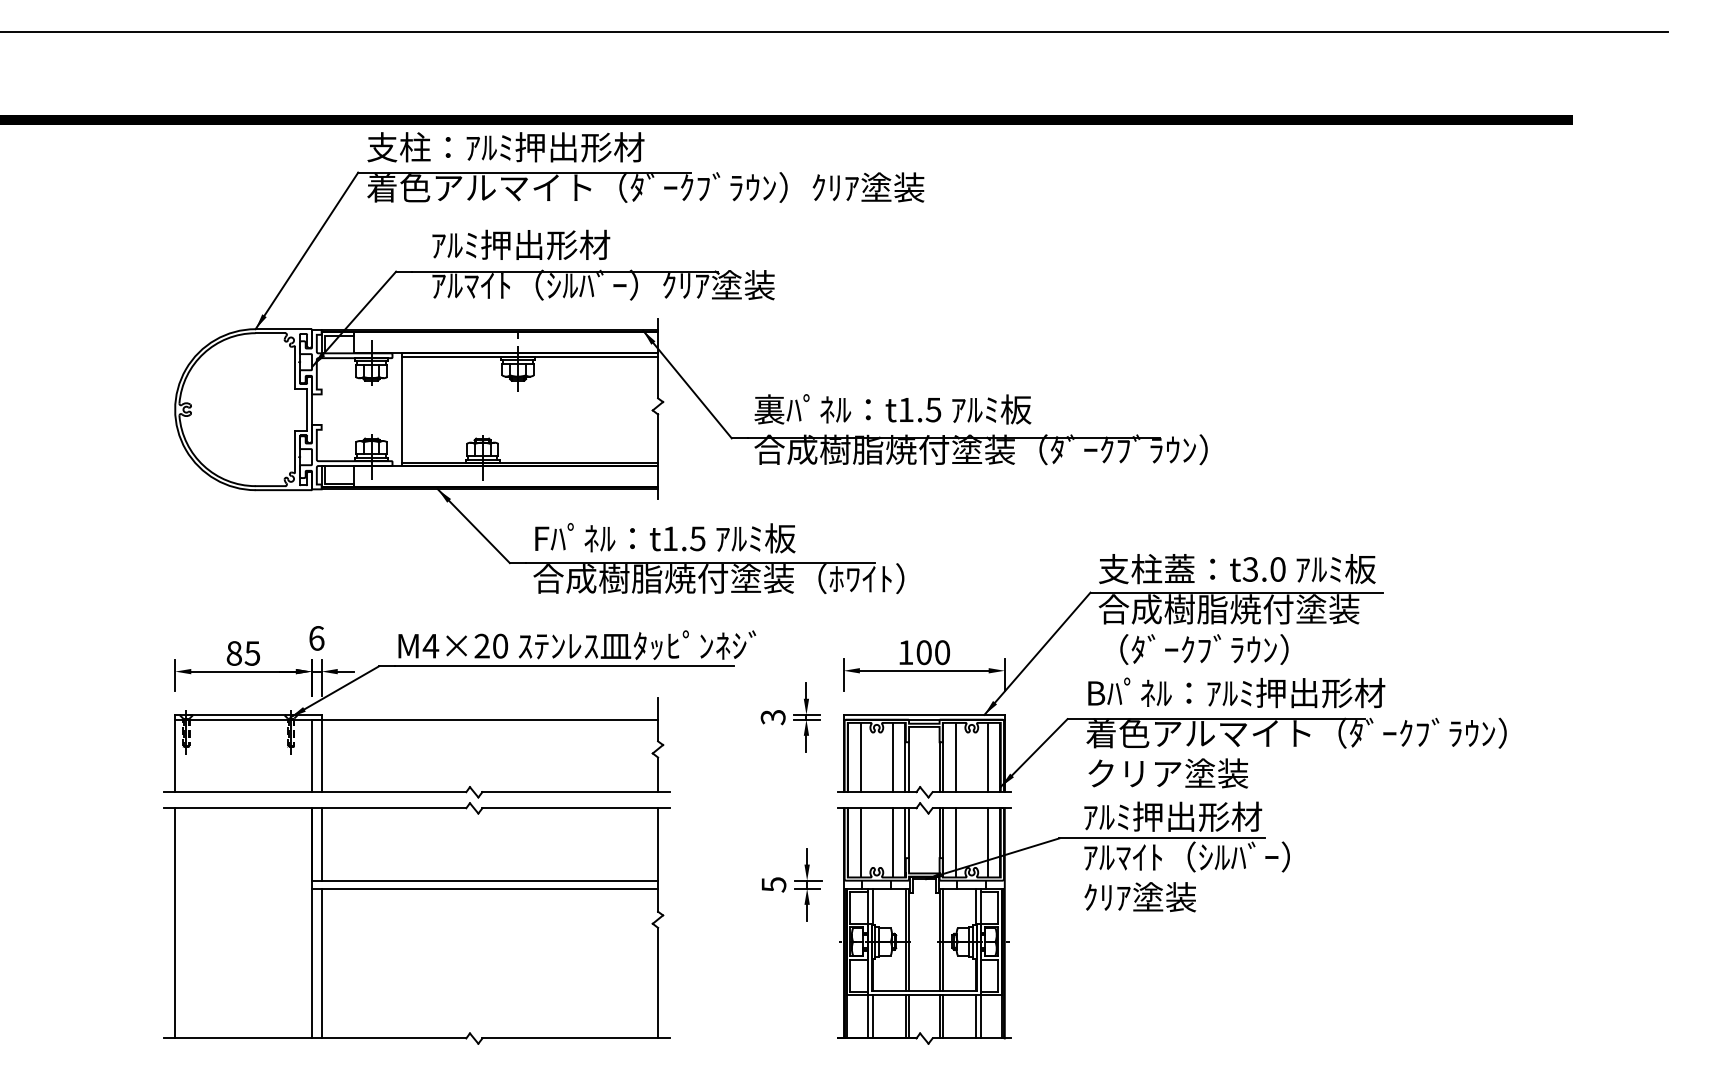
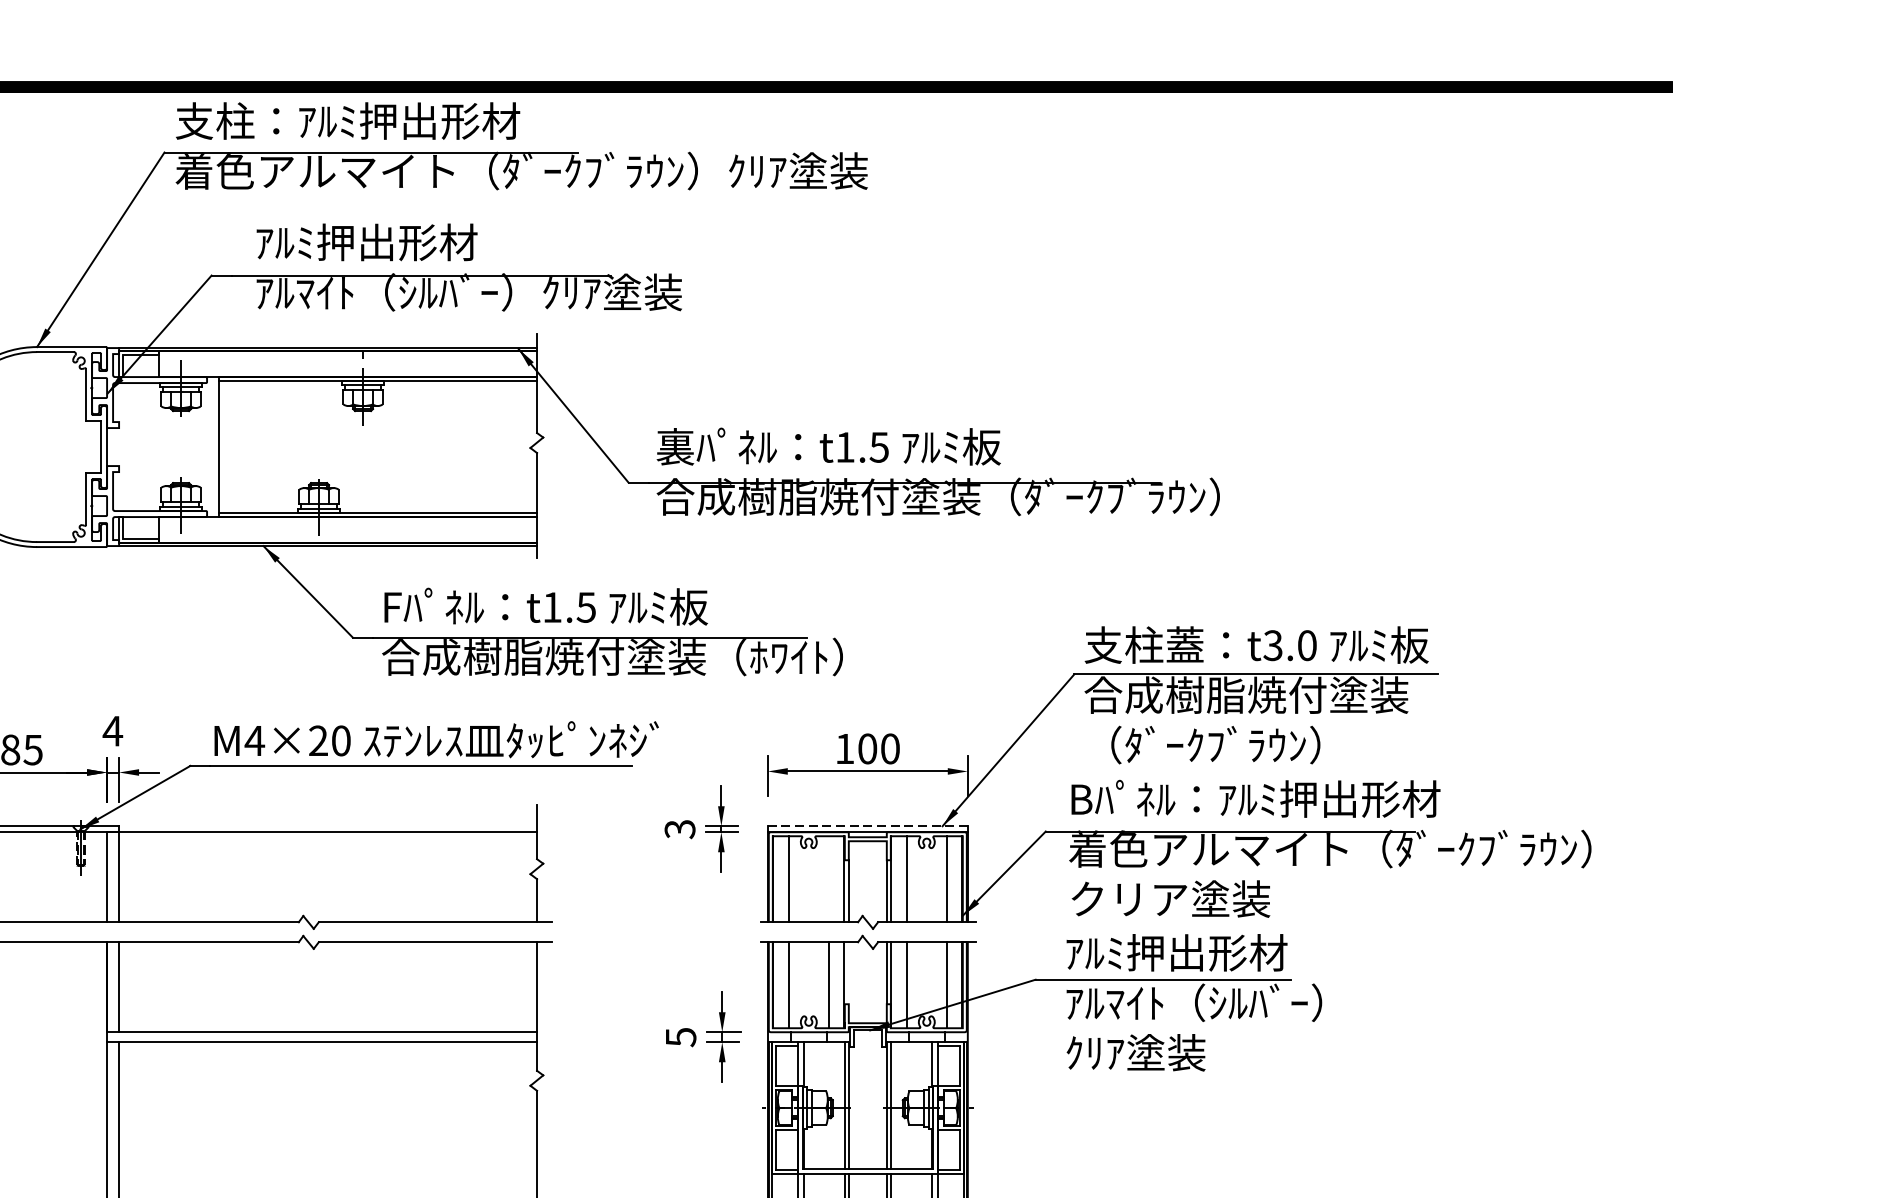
text: (316, 638) -> (112, 731), 6 -> 4
line: (924, 714) -> (868, 825), solid -> dashed
line: (892, 757) -> (828, 879), removed
line: (909, 833) -> (849, 973), removed

